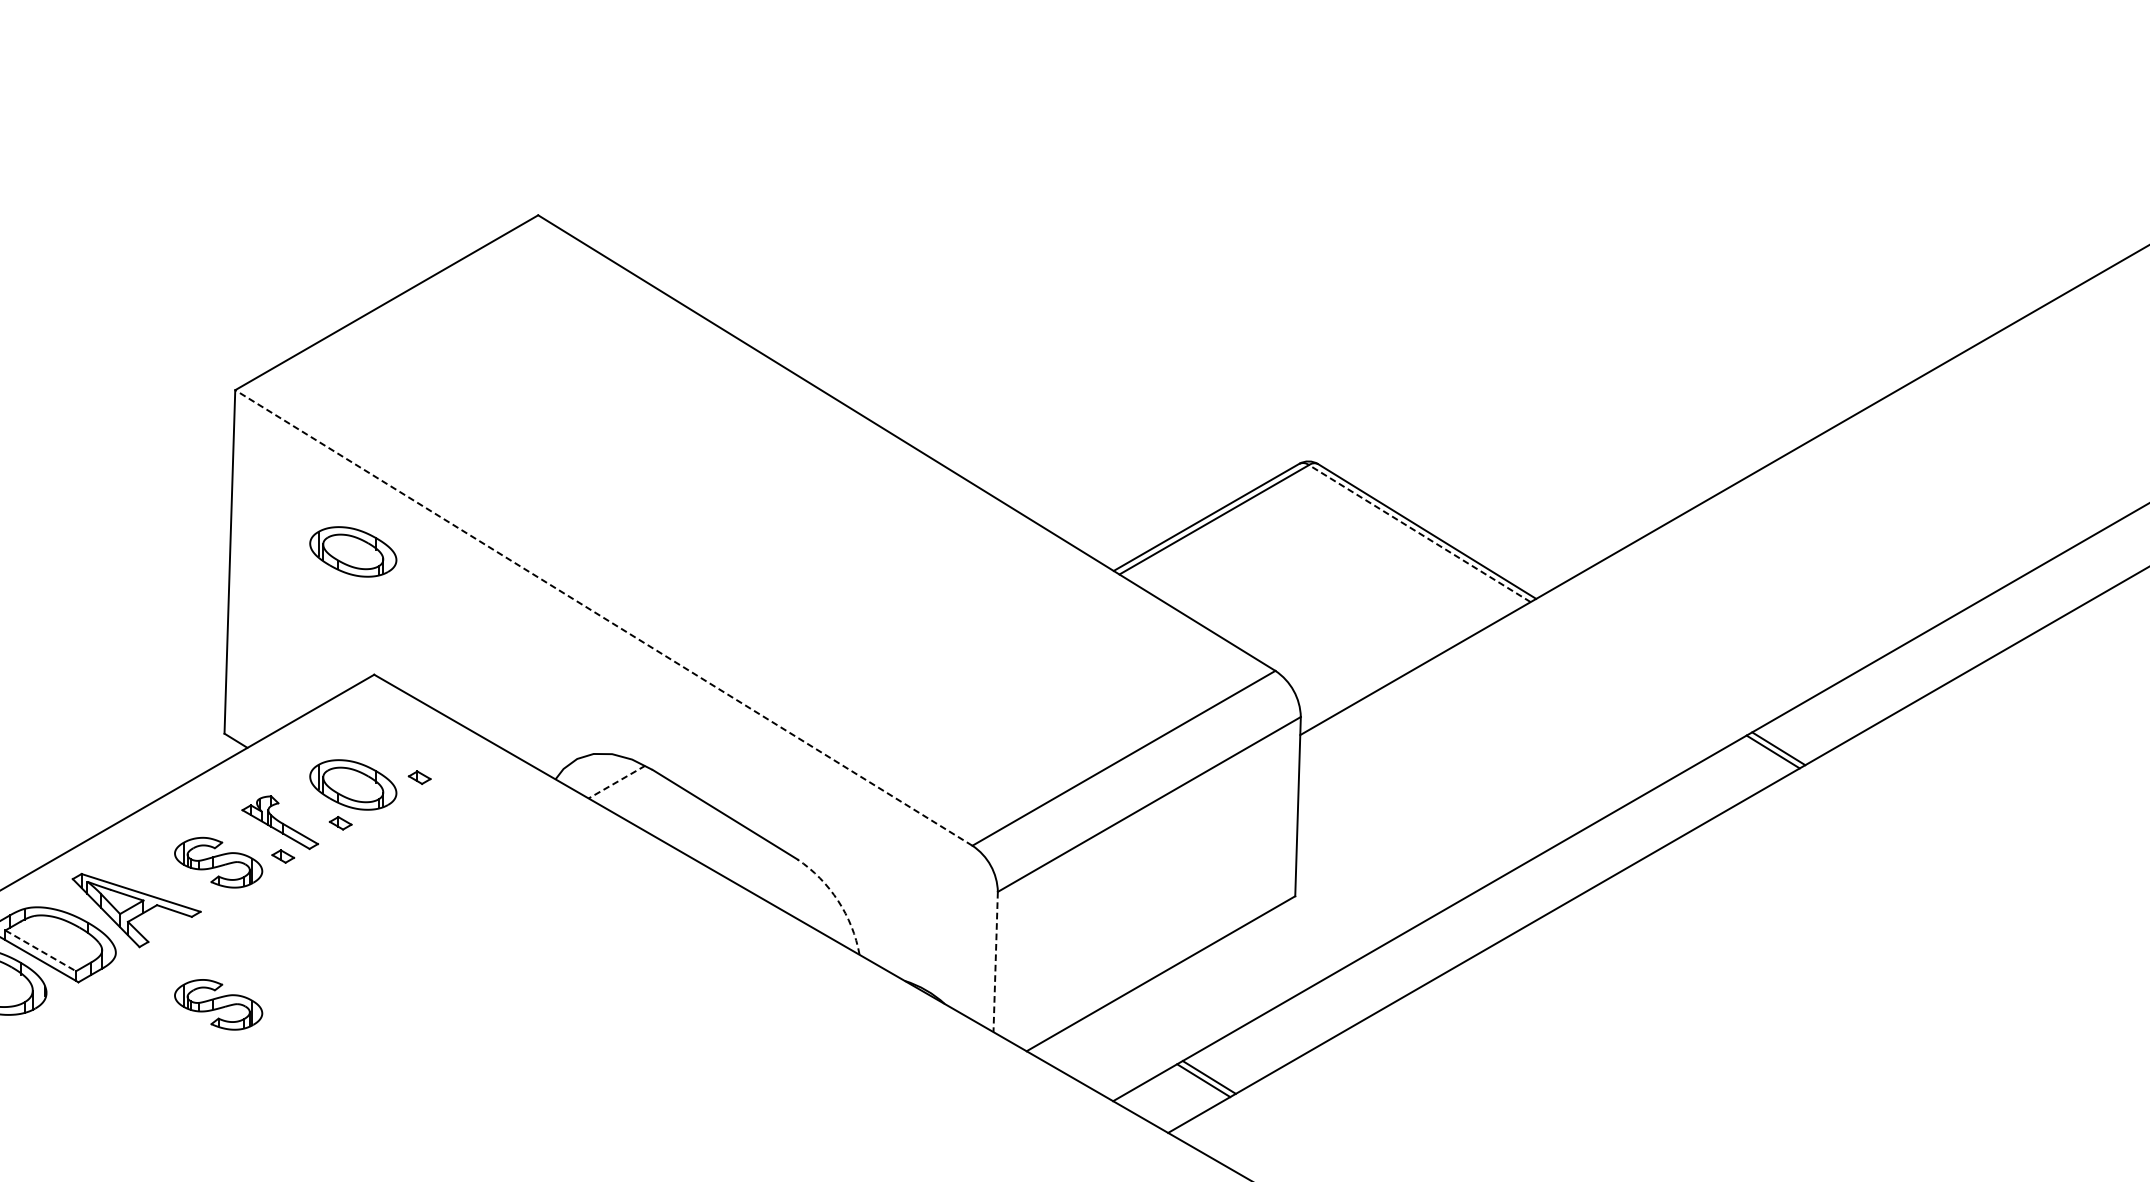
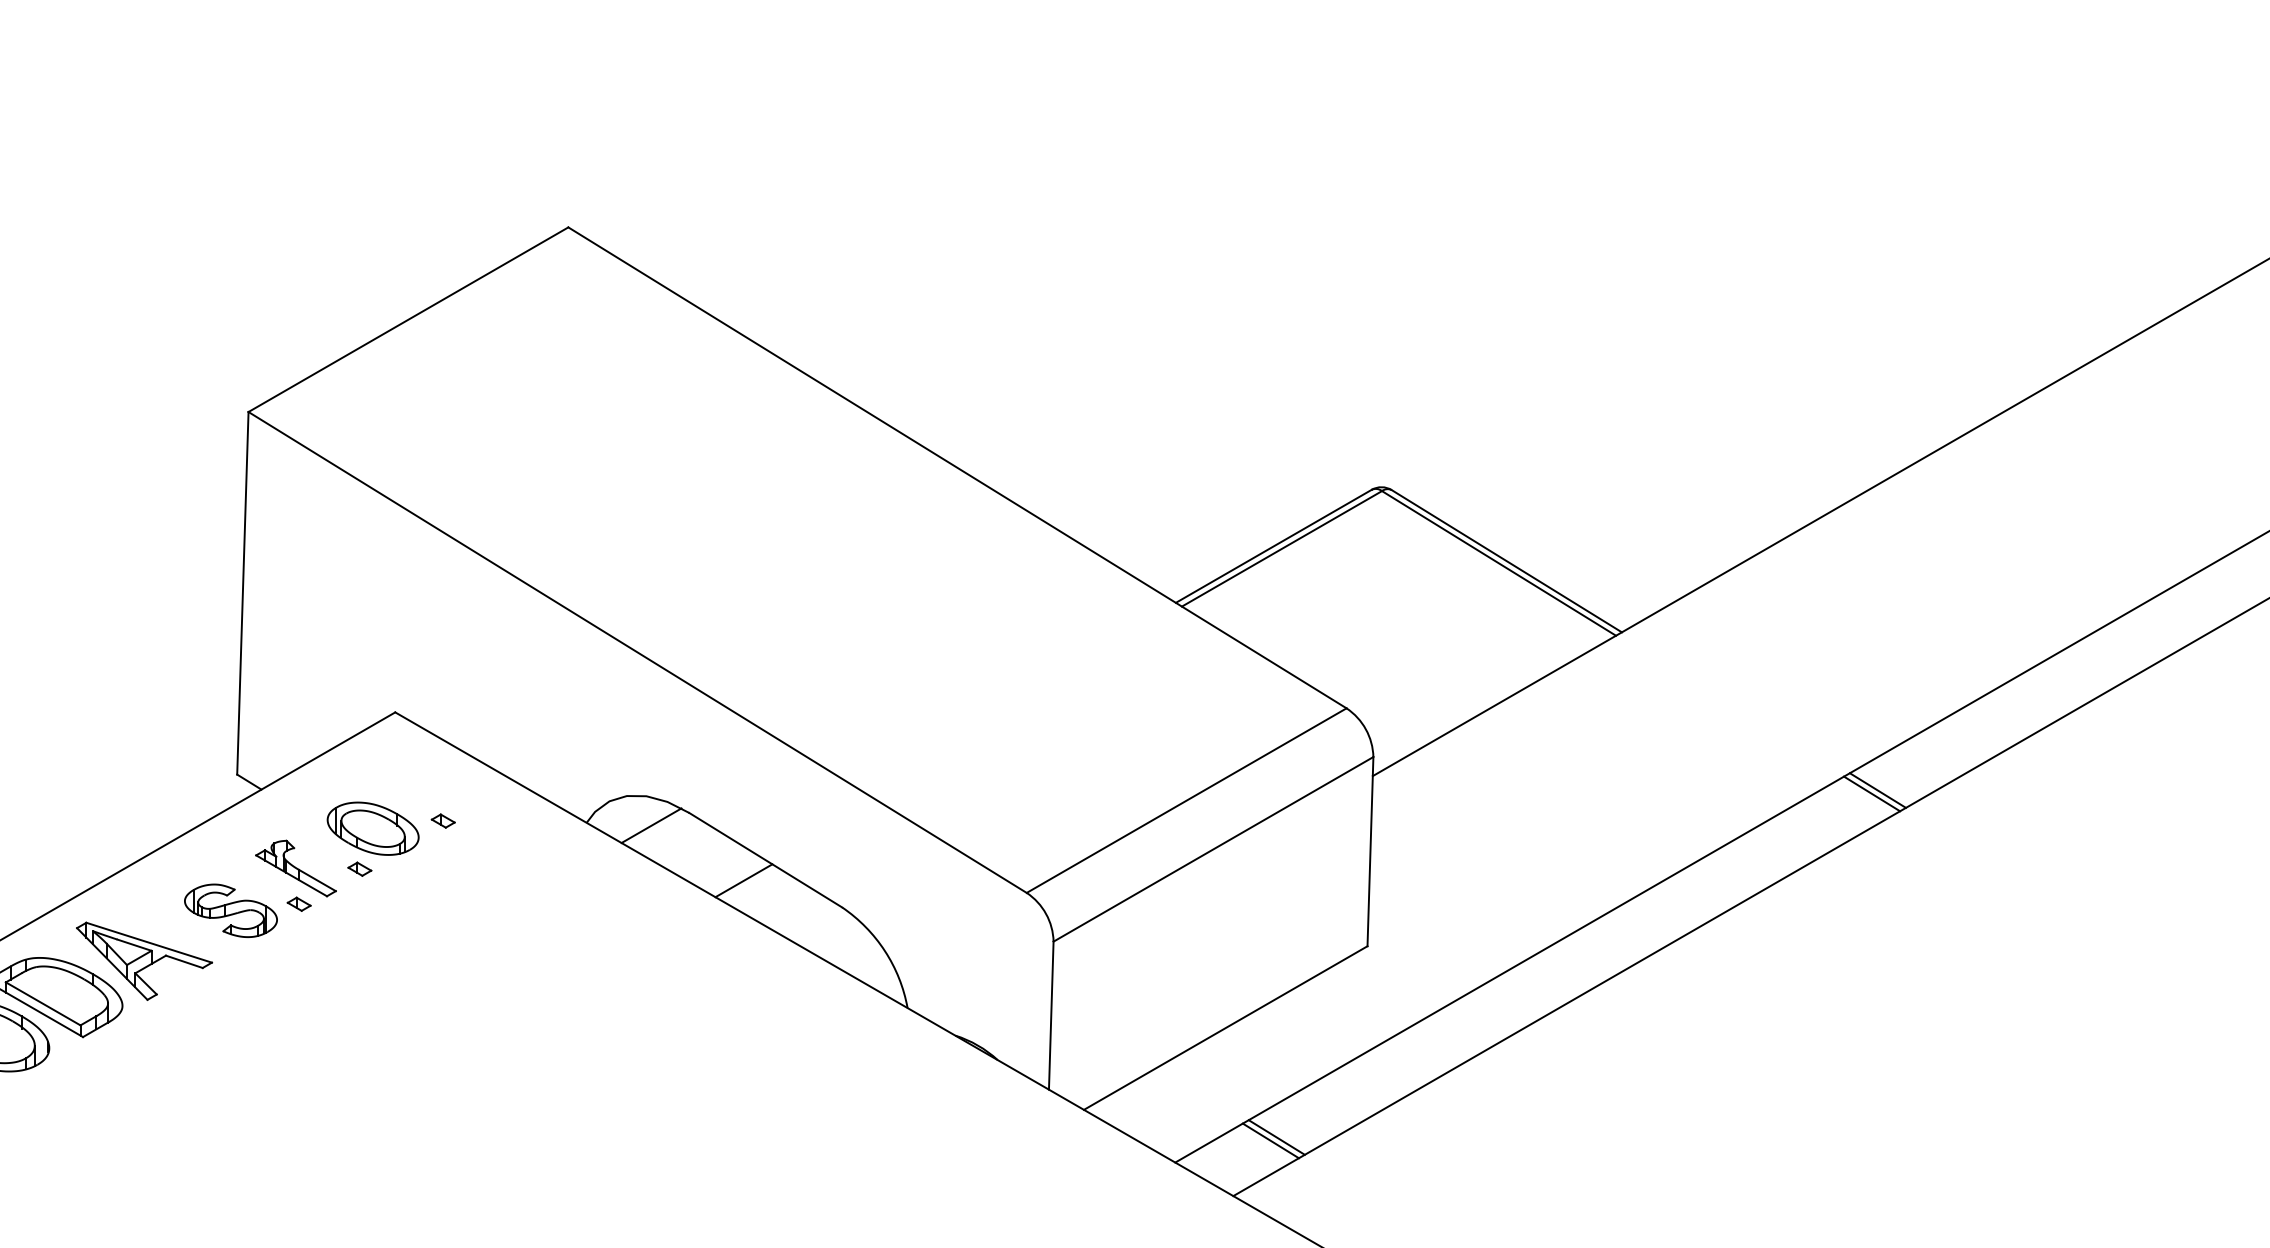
line: (1420, 533) -> (1499, 563), dashed -> solid
part: (352, 551) -> (372, 582), removed
line: (603, 617) -> (637, 652), dashed -> solid
line: (616, 781) -> (651, 825), dashed -> solid
line: (704, 833) -> (743, 880), added
arc: (838, 901) -> (885, 951), dashed -> solid
line: (41, 951) -> (43, 1004), dashed -> solid
line: (995, 962) -> (1051, 1016), dashed -> solid
part: (218, 1004) -> (230, 1060), removed

